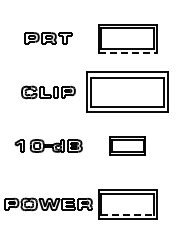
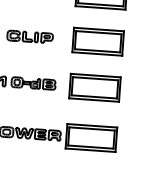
line: (128, 53) -> (101, 8), dashed -> solid
part: (127, 92) -> (98, 41), size x0.71
part: (127, 145) -> (94, 87), size x1.67
line: (128, 214) -> (91, 146), dashed -> solid

